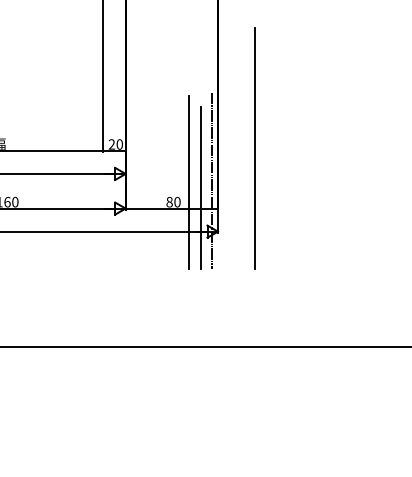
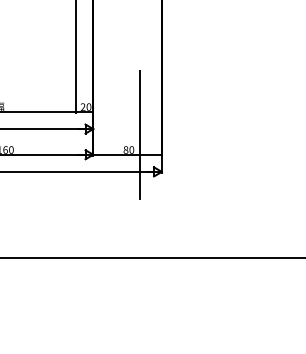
line: (255, 147) -> (189, 109), removed
line: (212, 179) -> (157, 133), removed
line: (201, 188) -> (149, 139), removed

